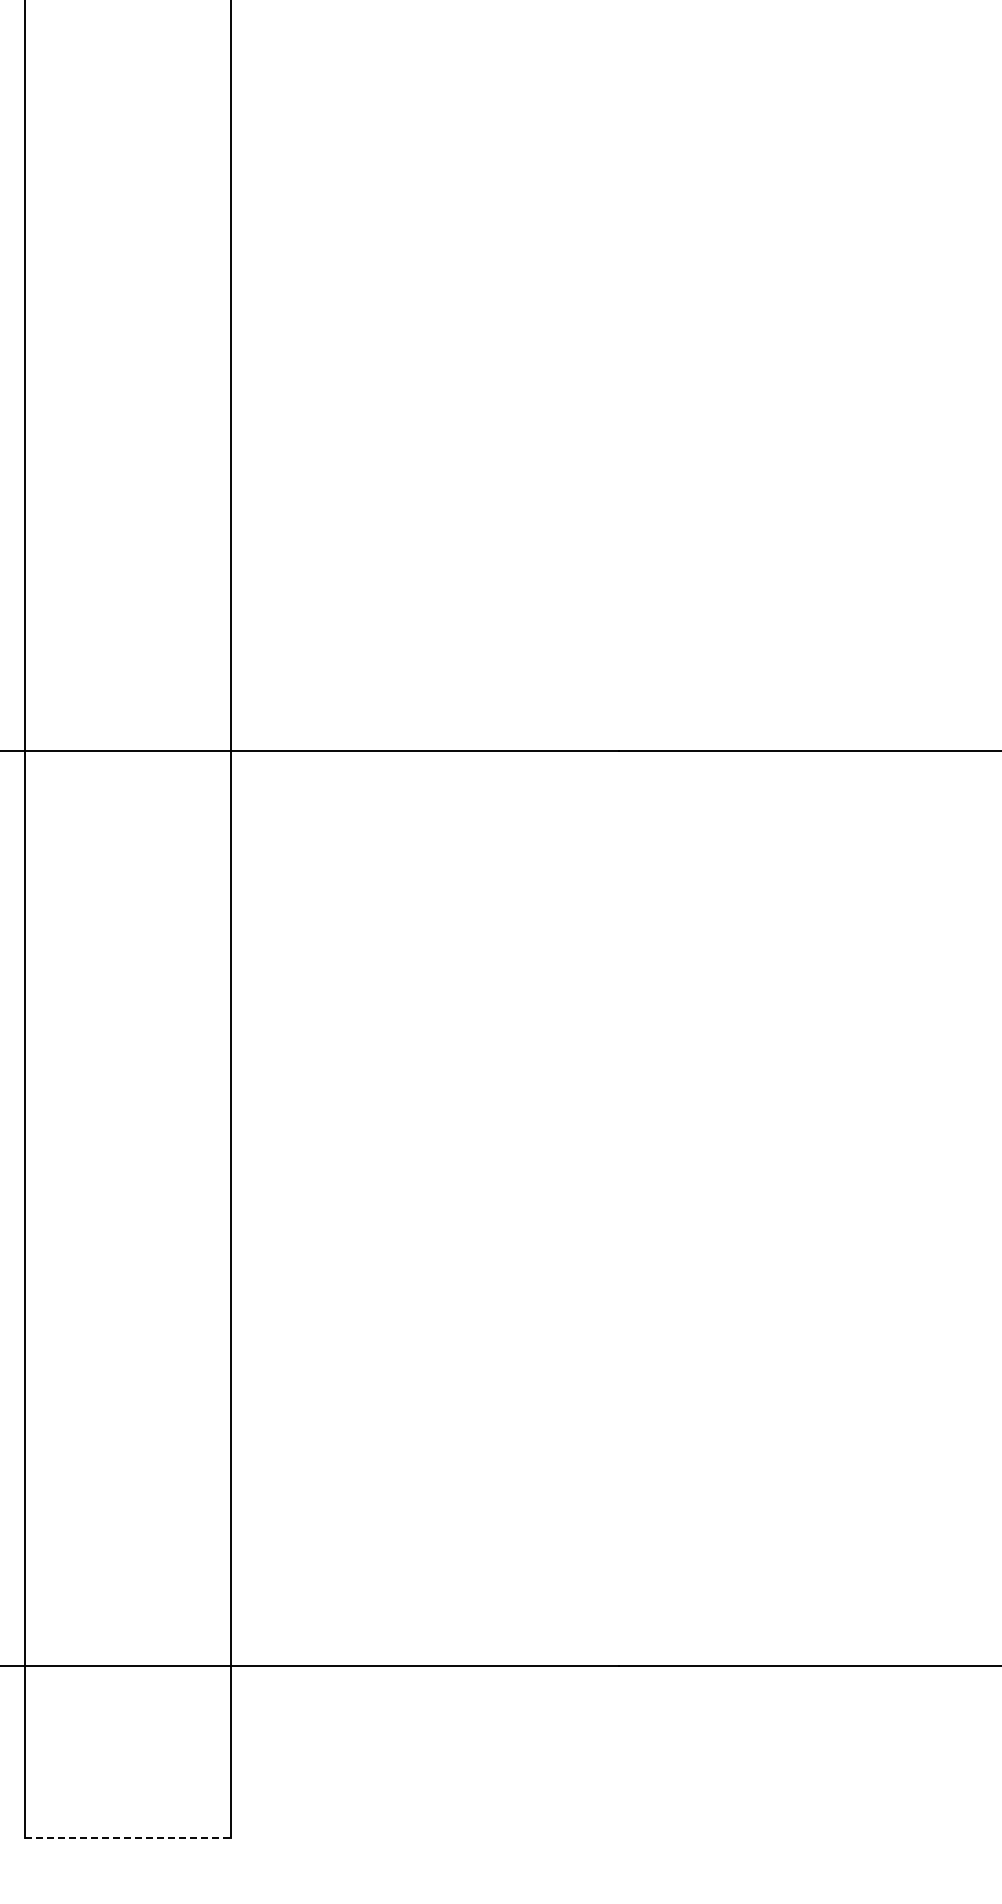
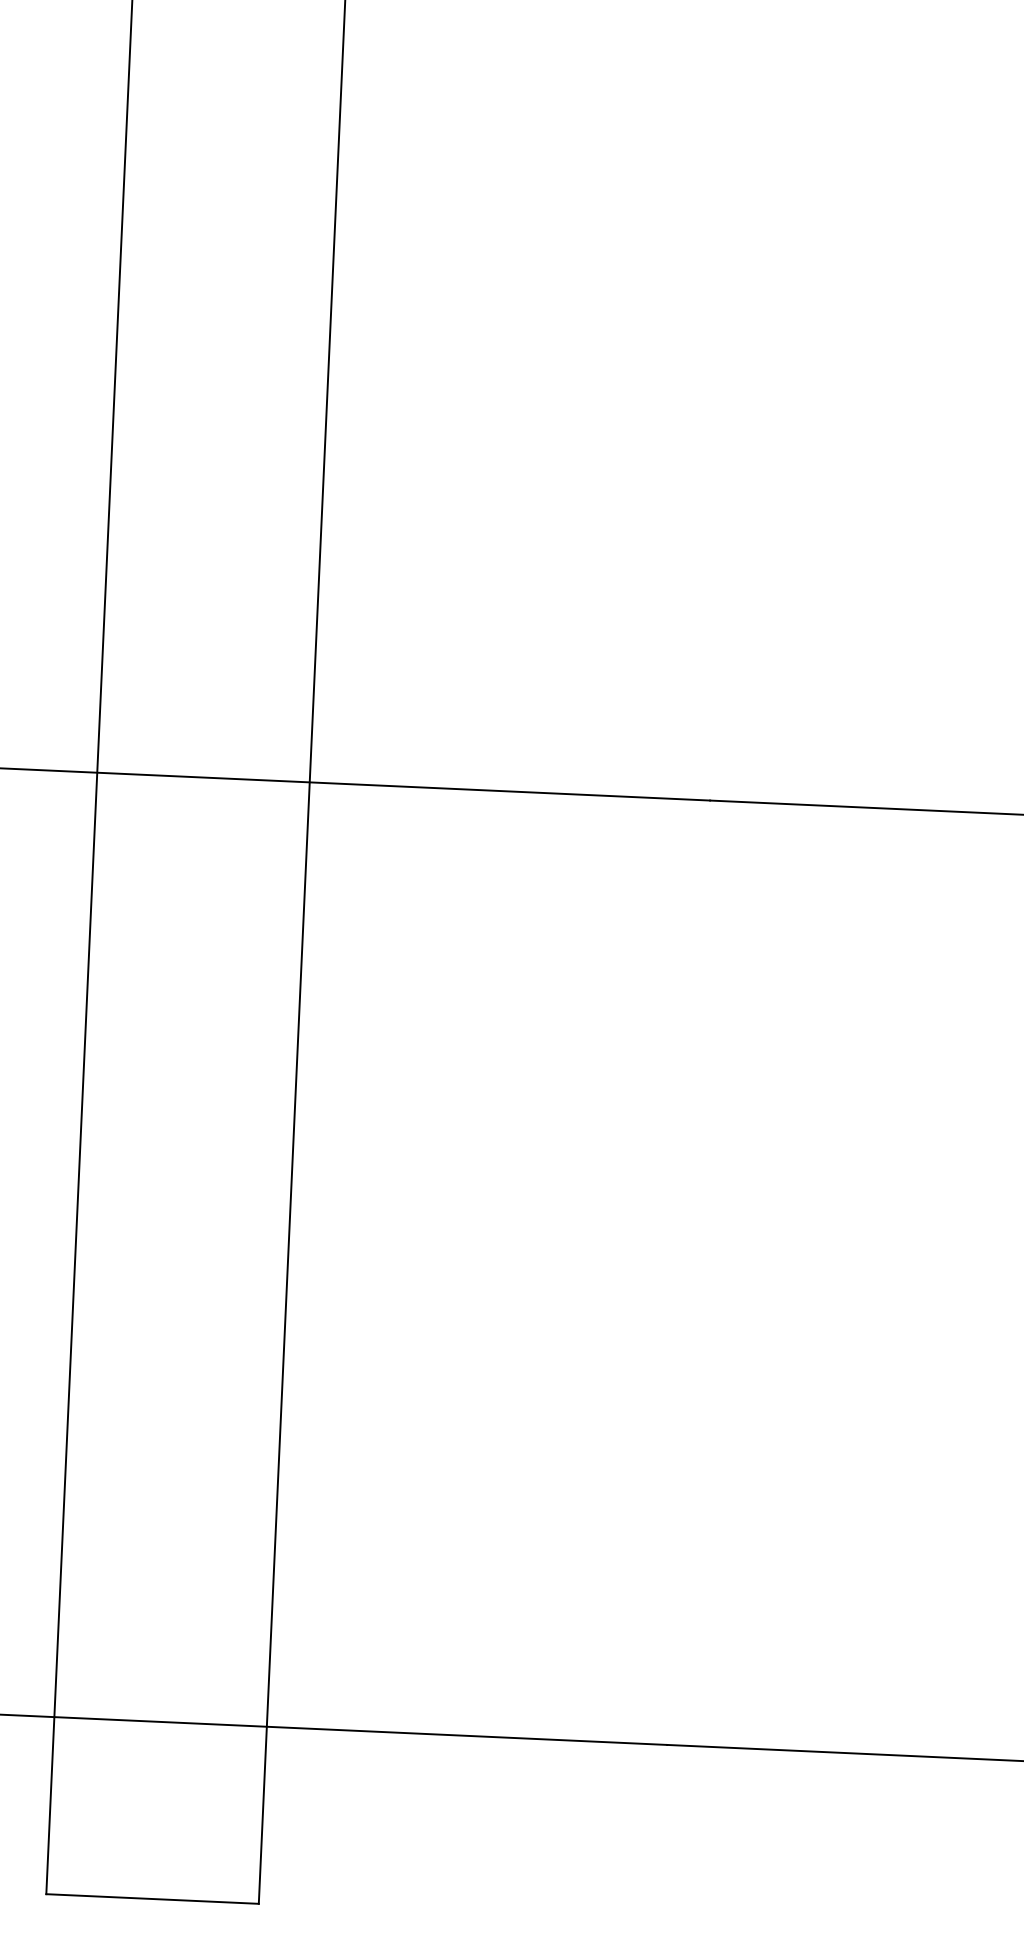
line: (128, 1837) -> (152, 1898), dashed -> solid

